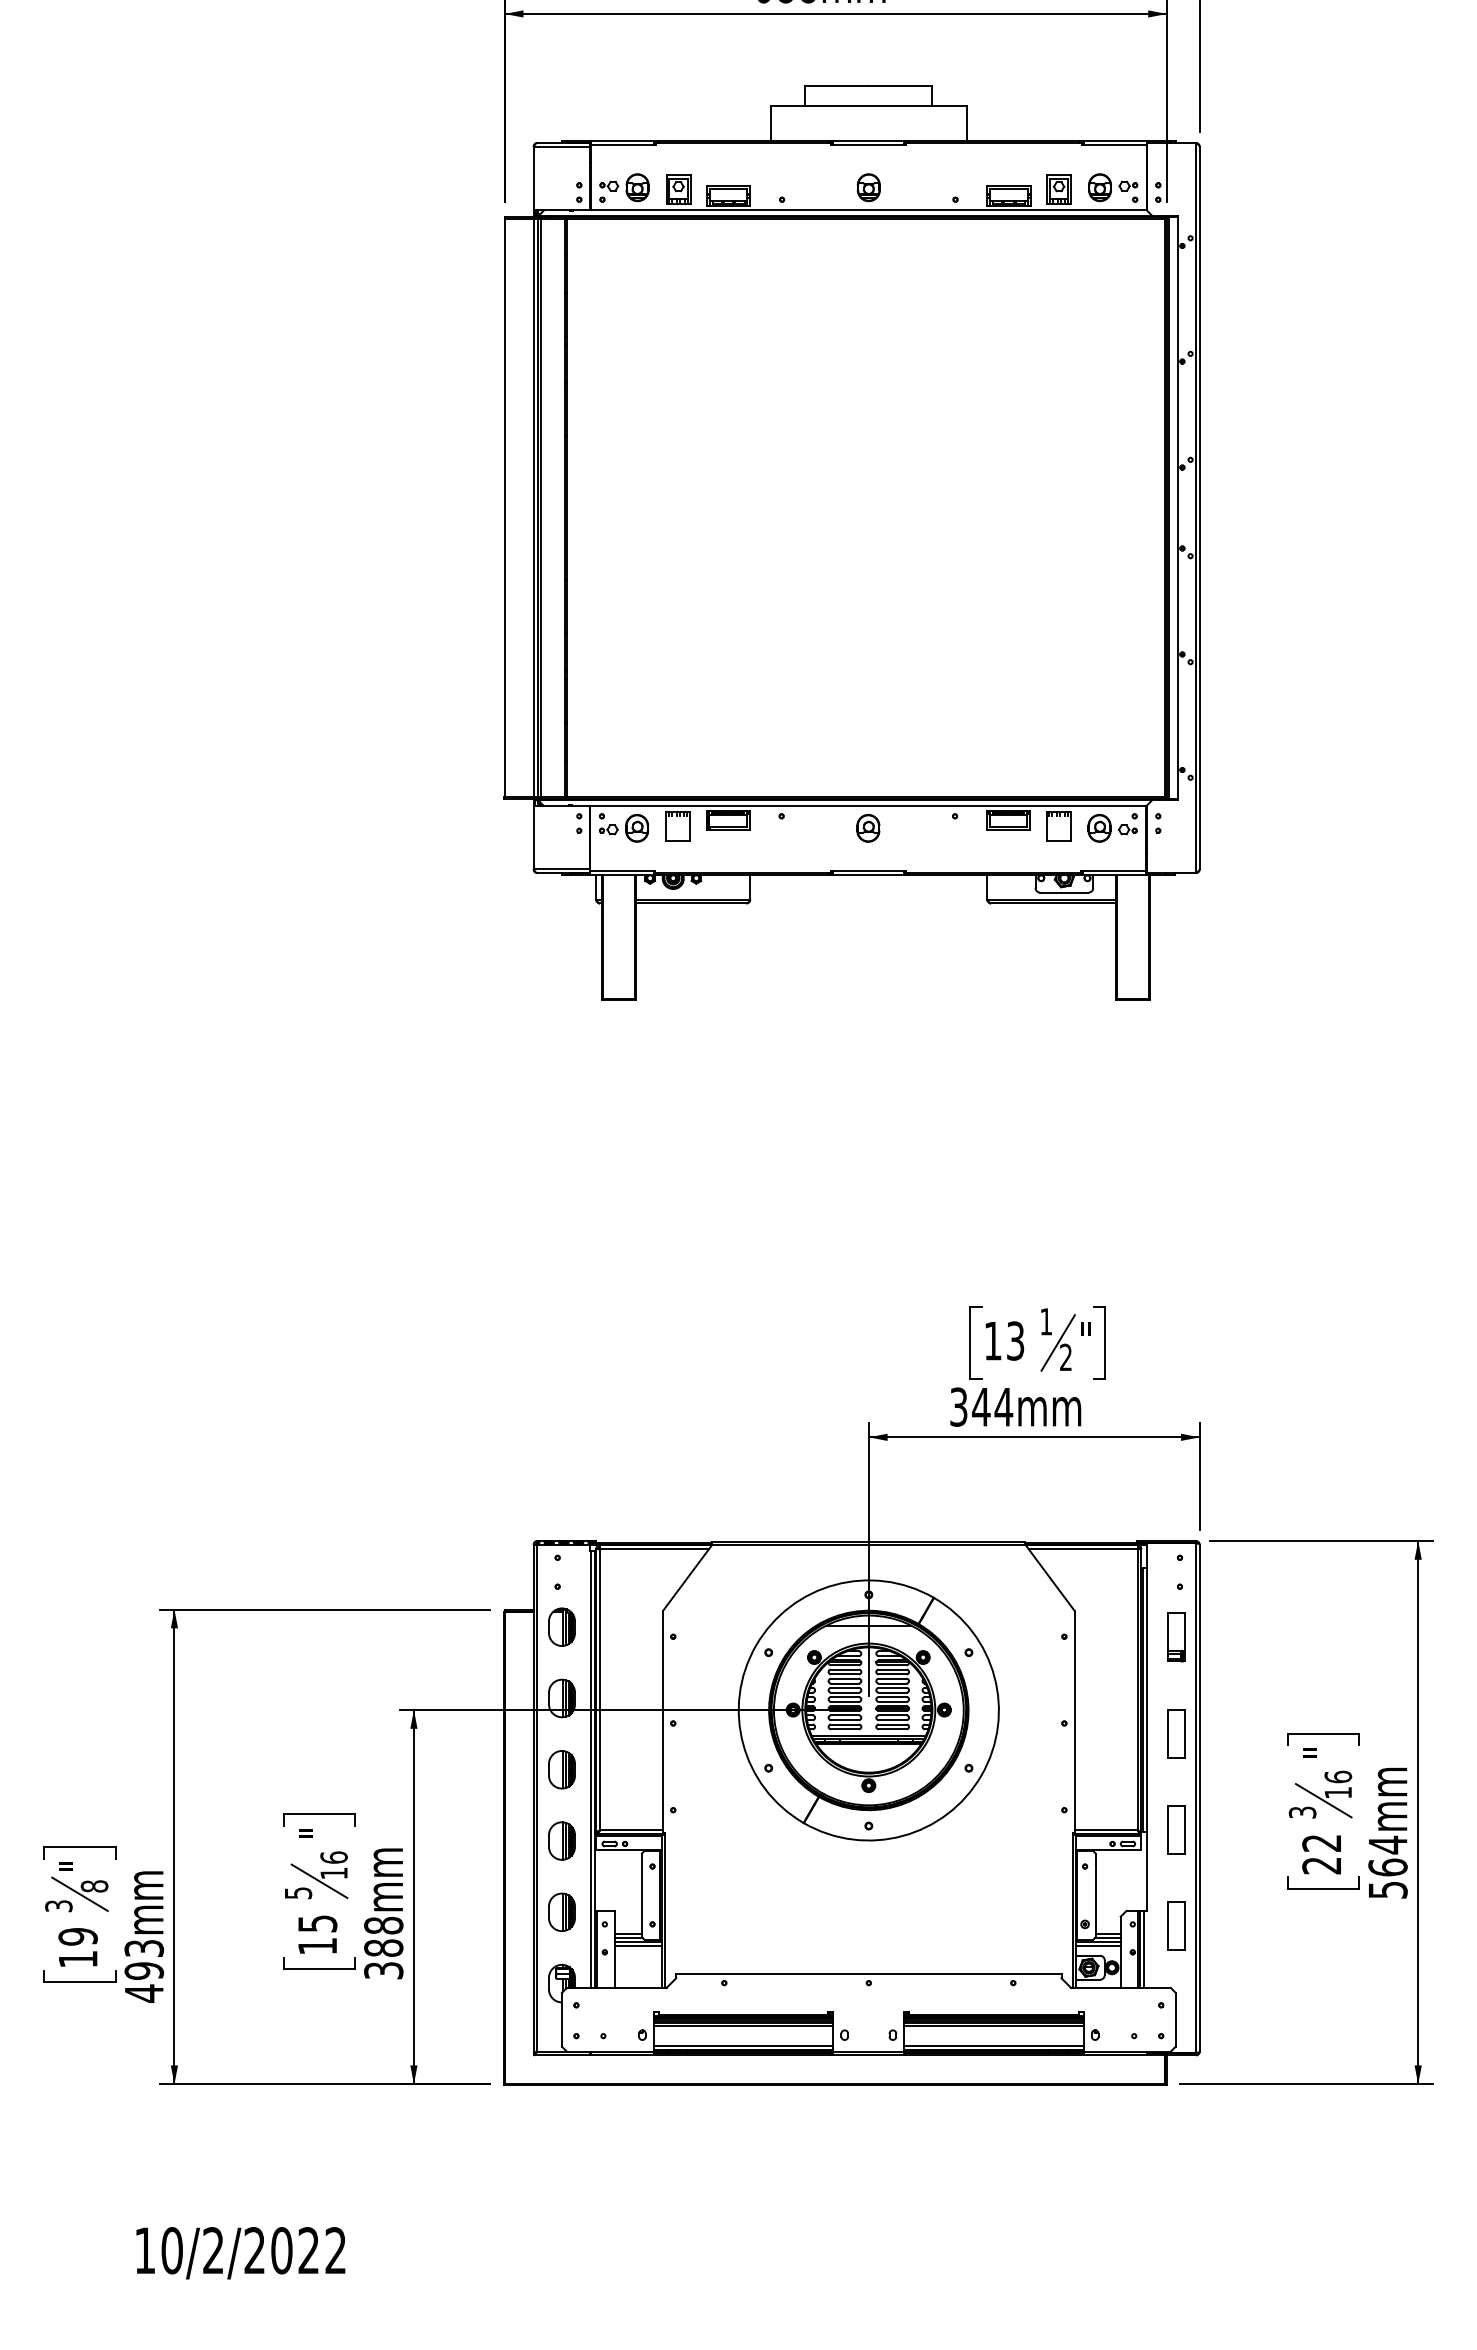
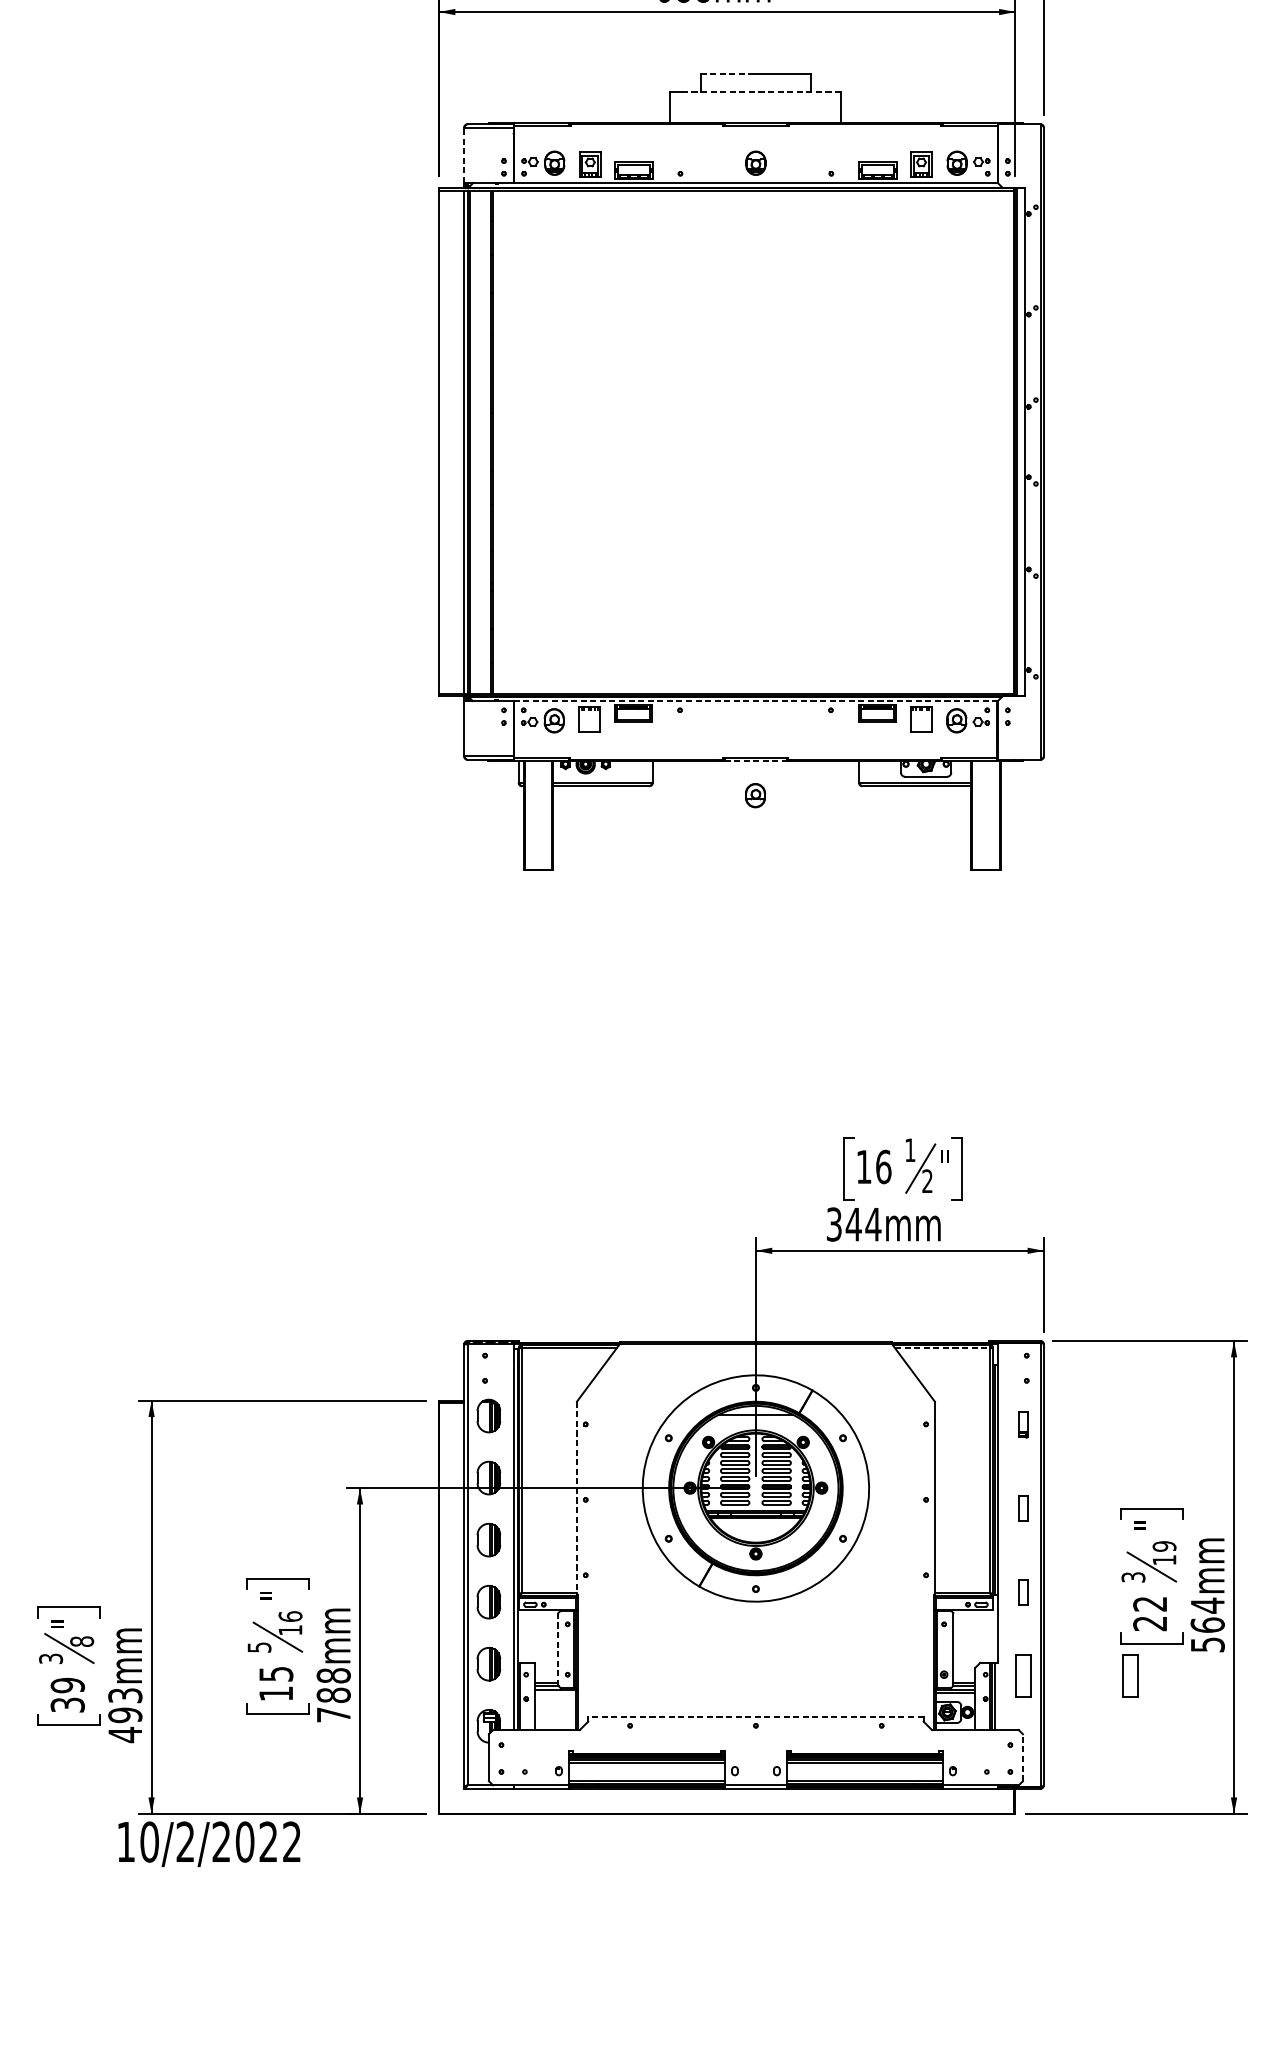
line: (837, 85) -> (728, 74), solid -> dashed
line: (875, 105) -> (761, 91), solid -> dashed
line: (533, 178) -> (464, 155), solid -> dashed
line: (868, 805) -> (755, 700), solid -> dashed
part: (868, 828) -> (755, 795), moved
line: (868, 875) -> (755, 761), solid -> dashed
text: (1015, 1340) -> (883, 1166), 13 -> 16
line: (1083, 1549) -> (942, 1348), solid -> dashed
part: (1176, 1637) -> (1023, 1425), size x0.6
line: (663, 1722) -> (577, 1498), solid -> dashed
part: (1176, 1733) -> (1023, 1508), size x0.6
text: (1338, 1776) -> (1164, 1545), 16 -> 19
part: (1176, 1829) -> (1023, 1592), size x0.6
line: (641, 1895) -> (558, 1649), solid -> dashed
part: (1299, 1925) -> (1130, 1675), added
line: (637, 1945) -> (554, 1693), removed
text: (77, 1959) -> (67, 1705), 19 -> 39
text: (383, 1970) -> (333, 1714), 388mm -> 788mm
line: (868, 1973) -> (755, 1717), solid -> dashed
line: (1175, 2019) -> (1022, 1757), solid -> dashed
text: (240, 2253) -> (209, 1844), moved

